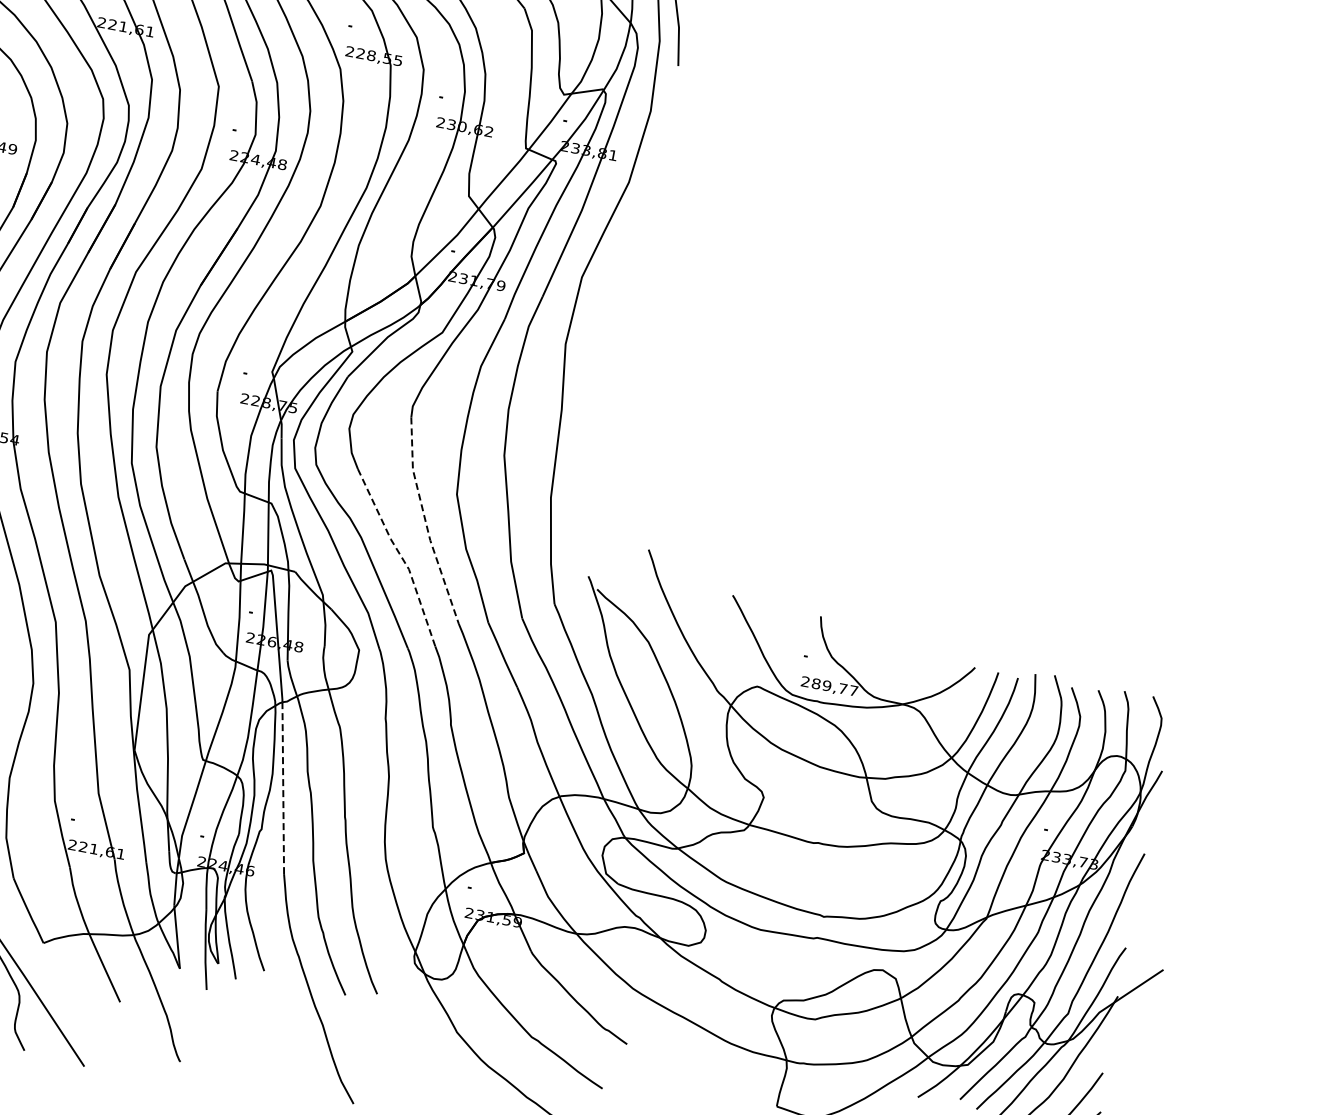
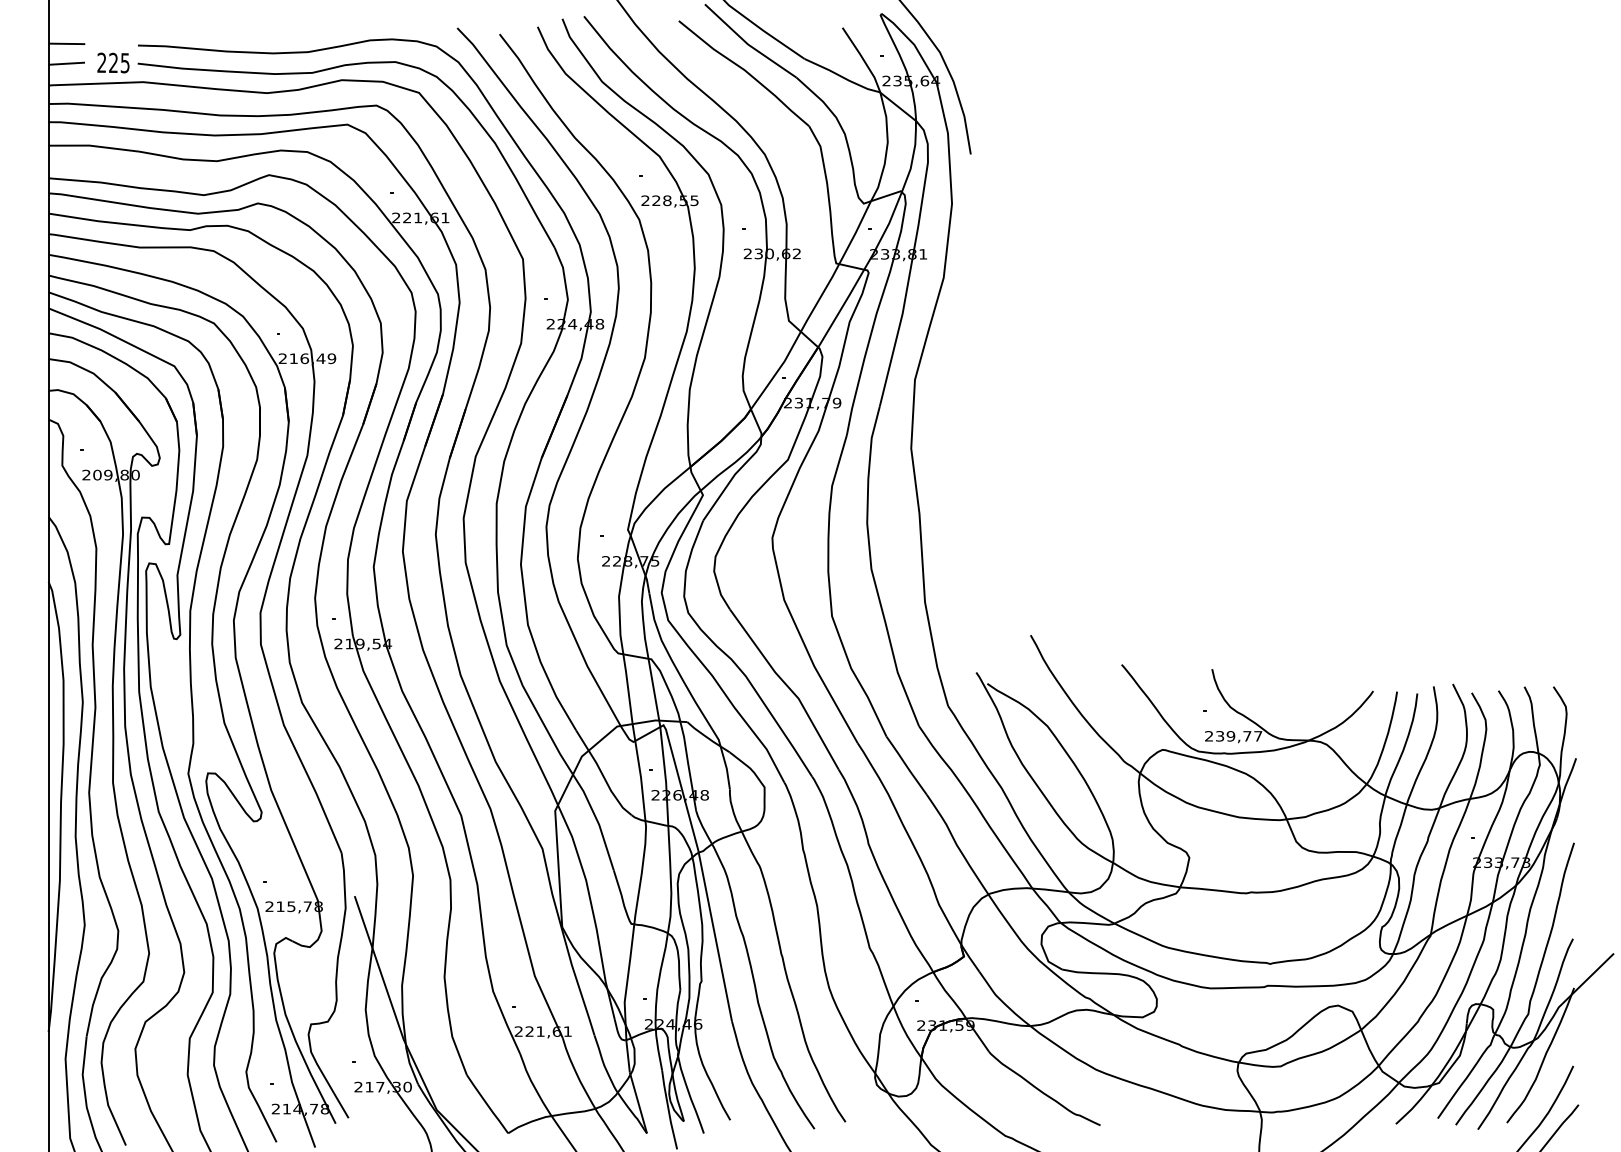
line: (425, 522) -> (806, 649), dashed -> solid
line: (401, 556) -> (788, 687), dashed -> solid
text: (816, 684) -> (1220, 736), 289,77 -> 239,77
line: (283, 788) -> (715, 937), dashed -> solid

